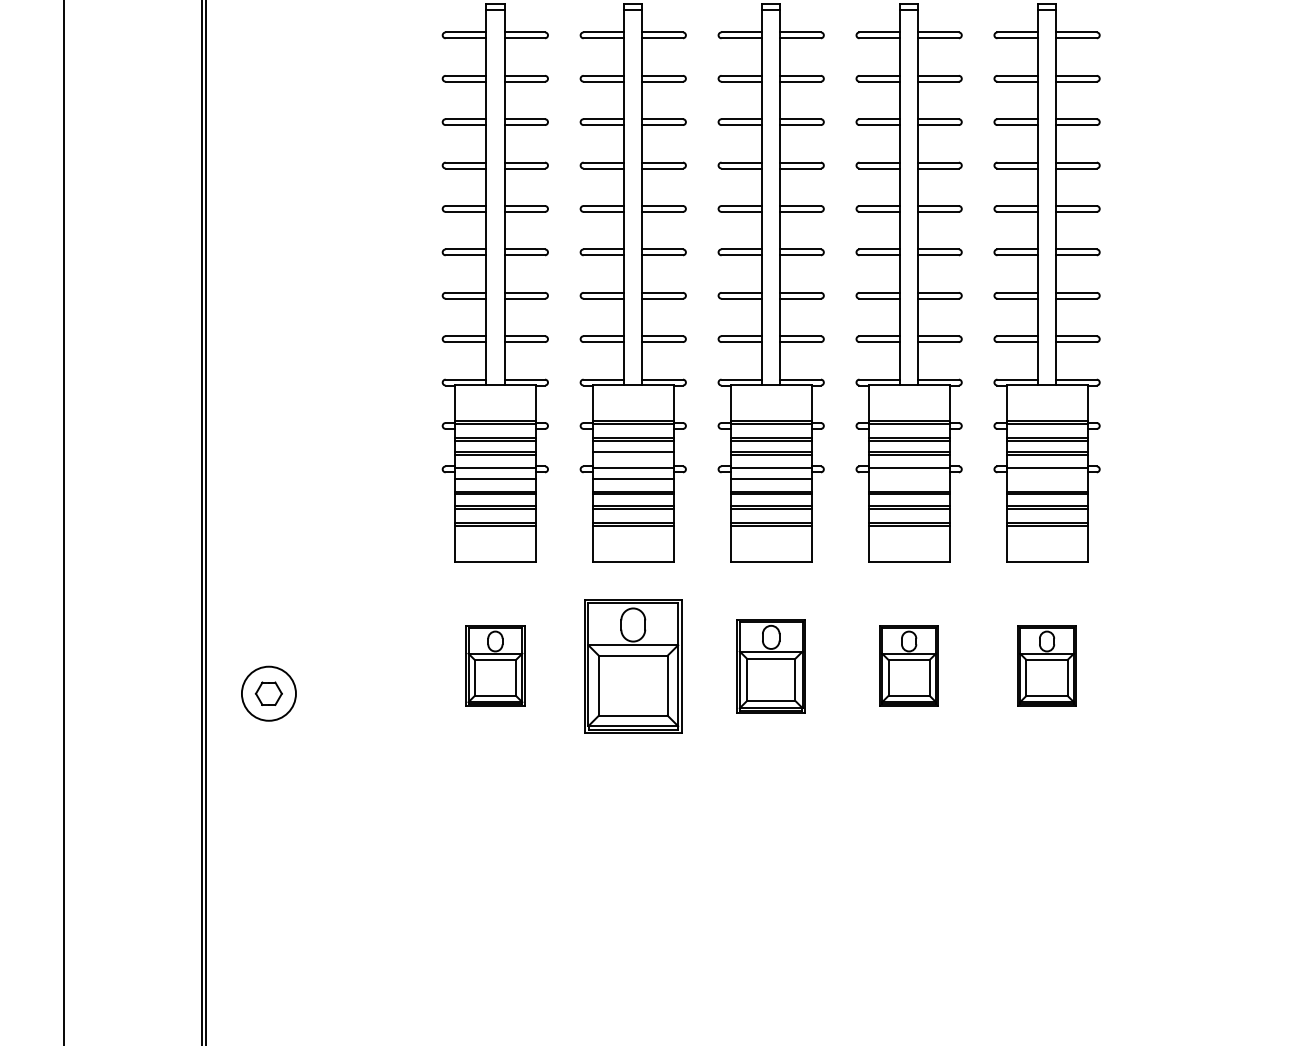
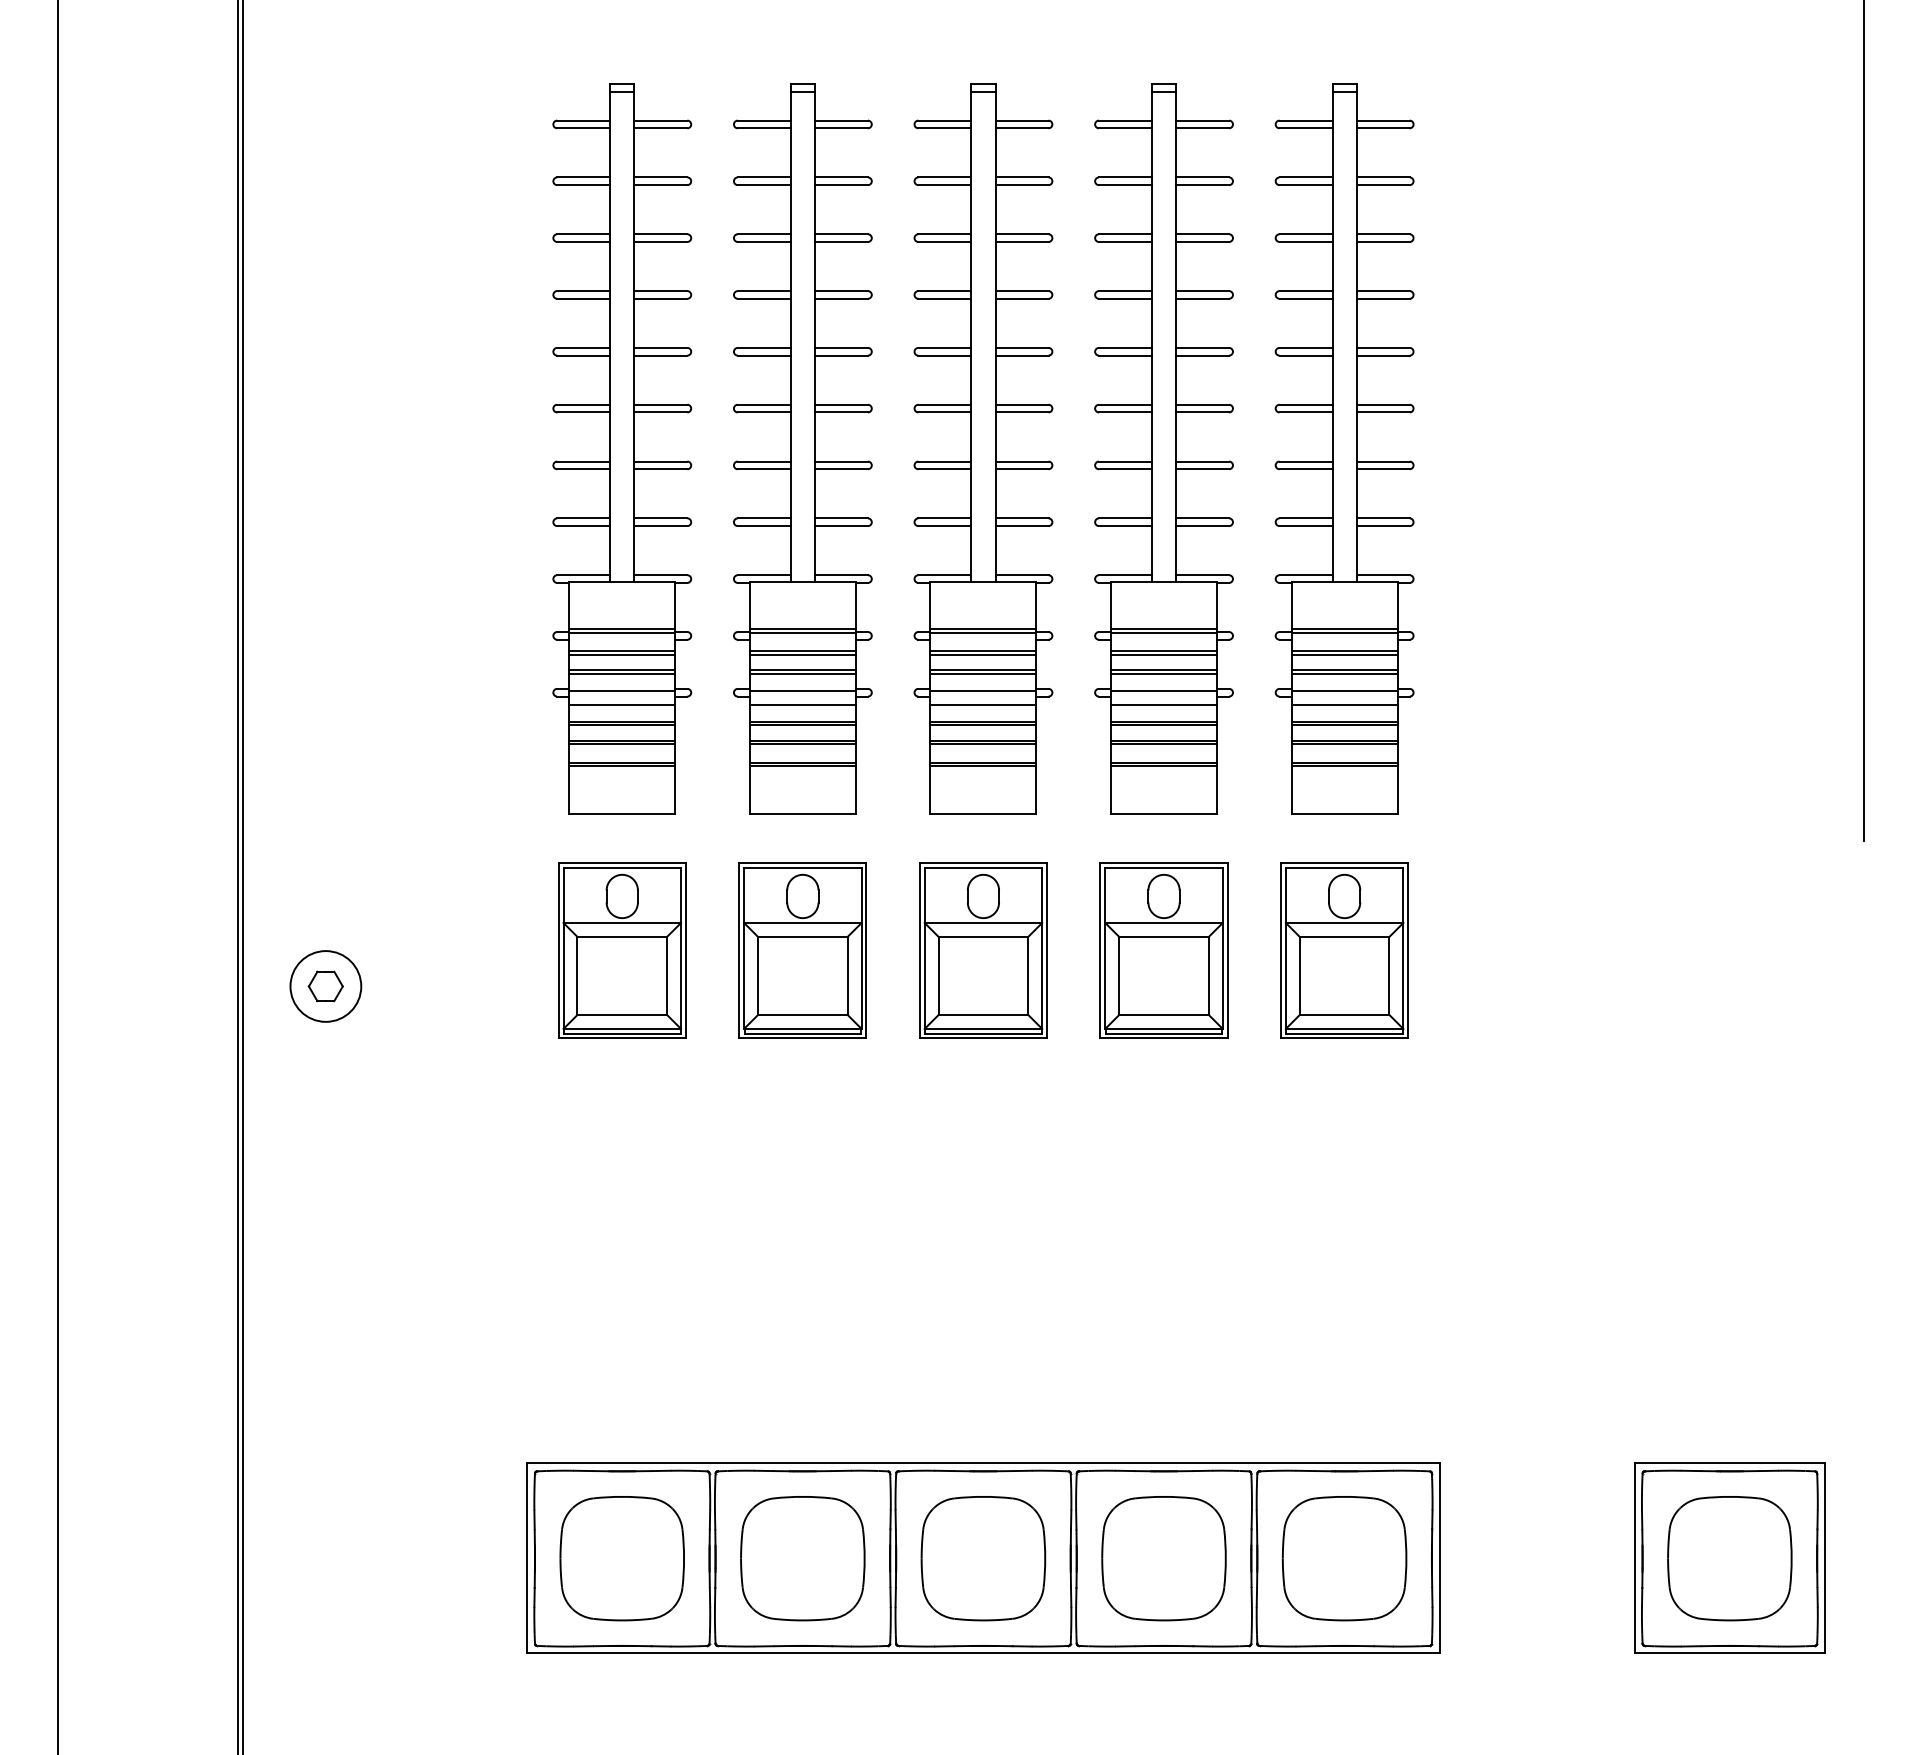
line: (633, 454) -> (802, 673), added
line: (909, 479) -> (1164, 705), added
line: (1046, 479) -> (1344, 705), added
part: (495, 666) -> (622, 950), size x1.67
part: (771, 666) -> (983, 950), size x1.43
part: (908, 666) -> (1163, 950), size x1.67
part: (1046, 666) -> (1344, 950), size x1.67

